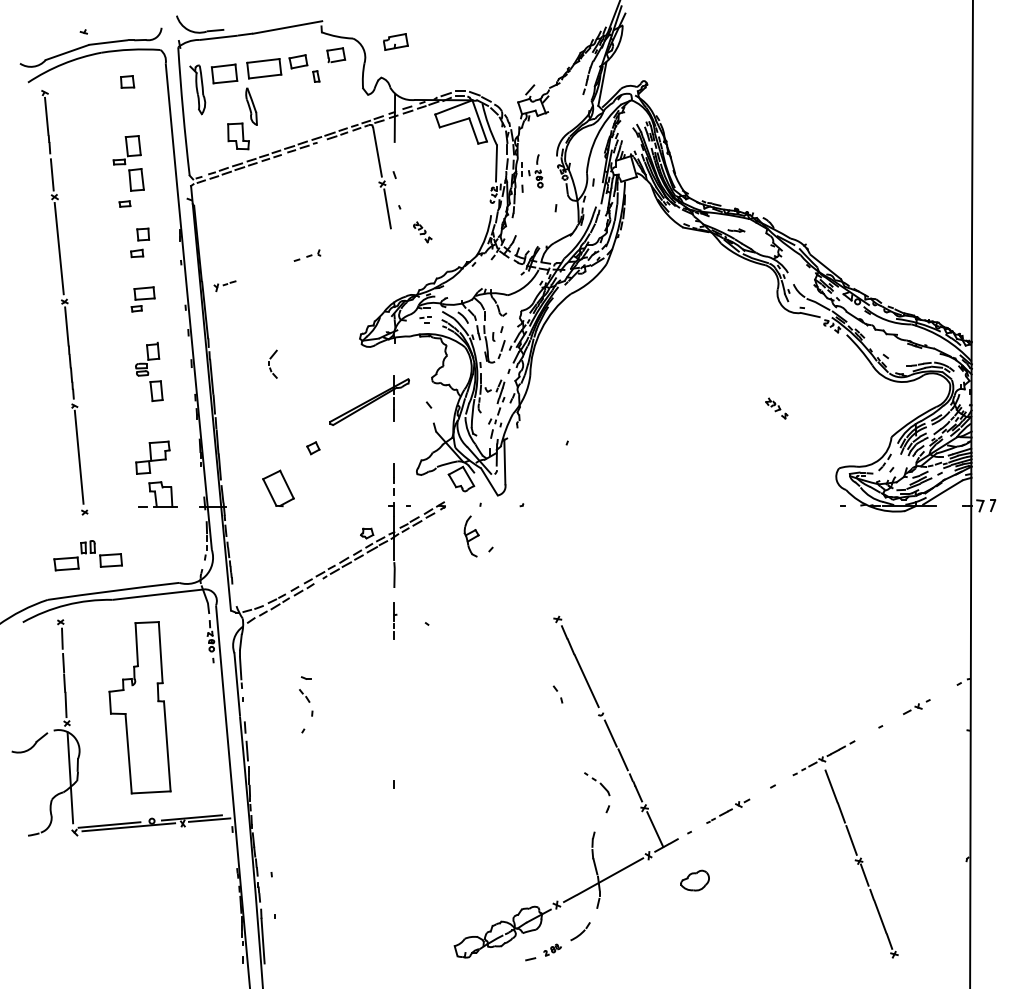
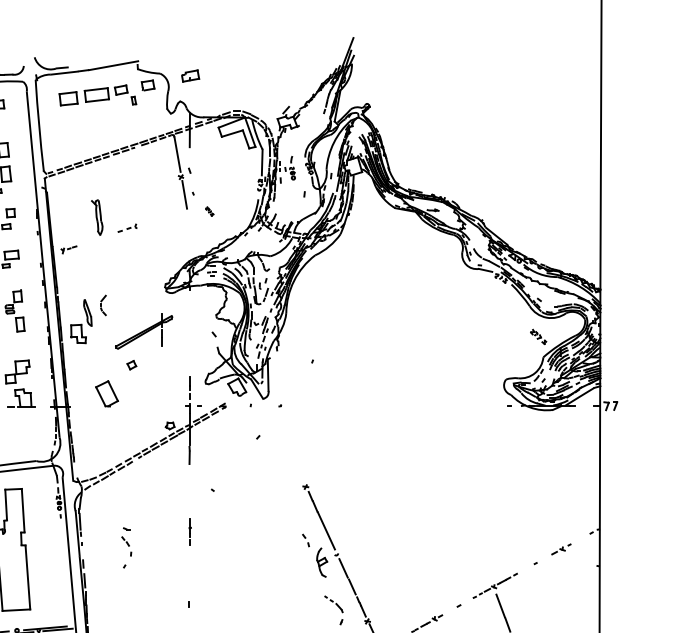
part: (197, 89) -> (97, 217), moved
part: (242, 118) -> (81, 321), moved
part: (422, 232) -> (209, 211), size x0.6
part: (369, 400) -> (144, 331), moved
part: (776, 408) -> (538, 336), moved
part: (471, 536) -> (322, 562), moved
part: (395, 620) -> (190, 531), moved

